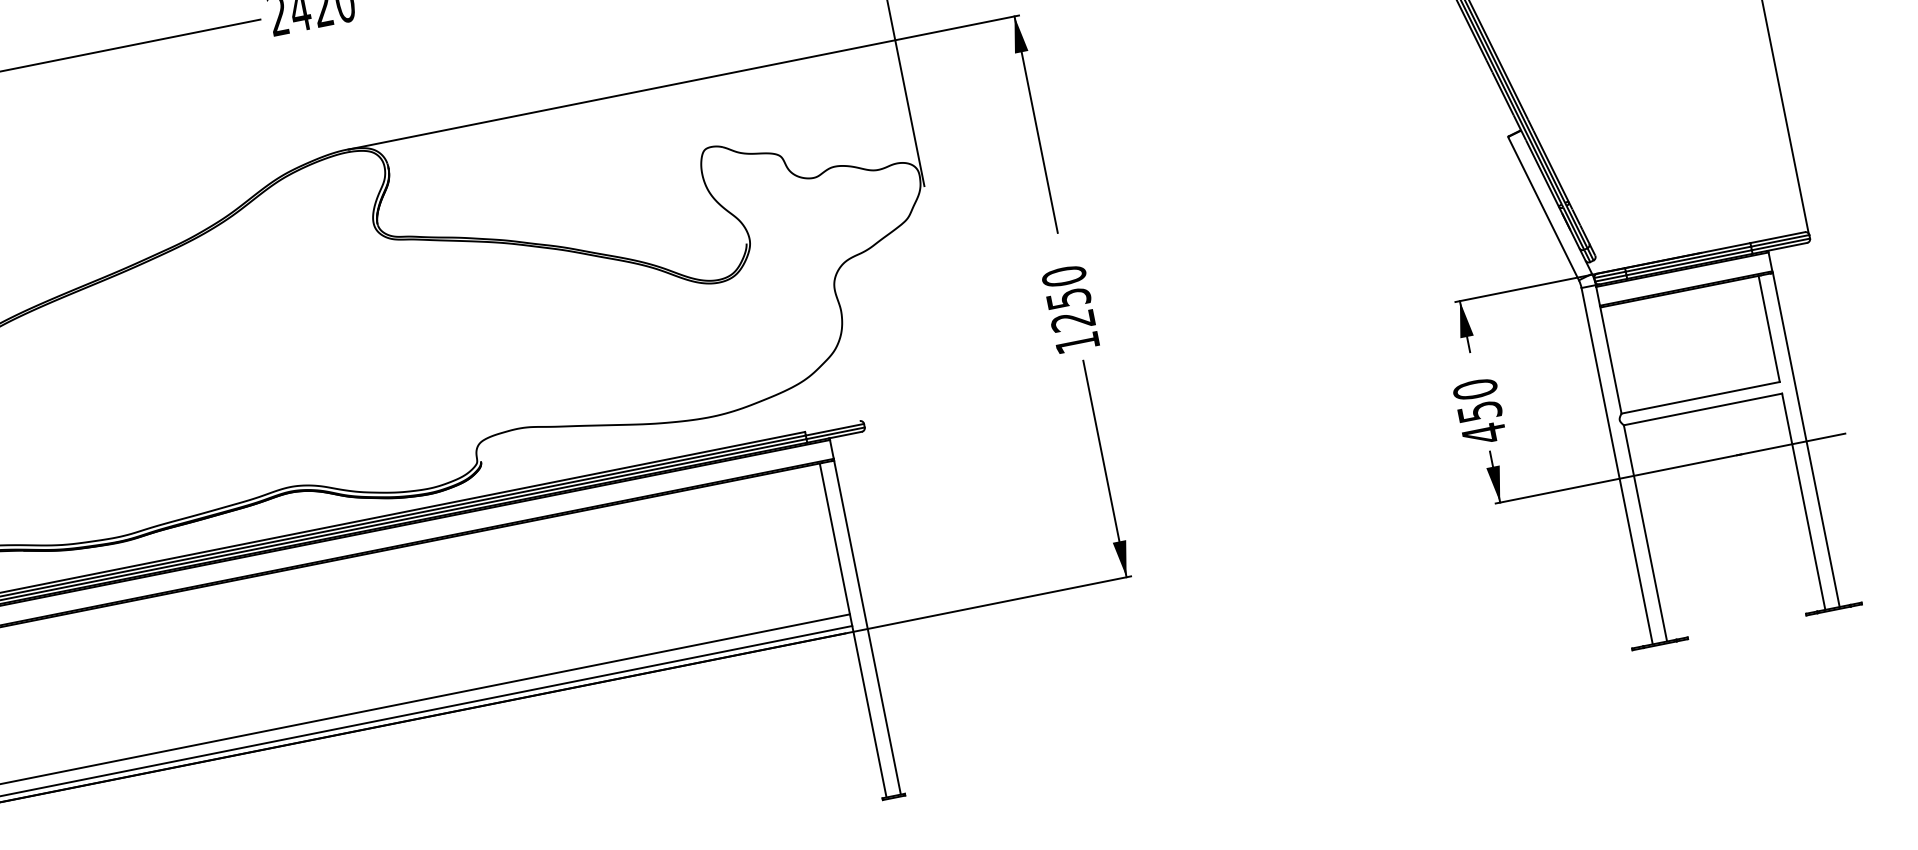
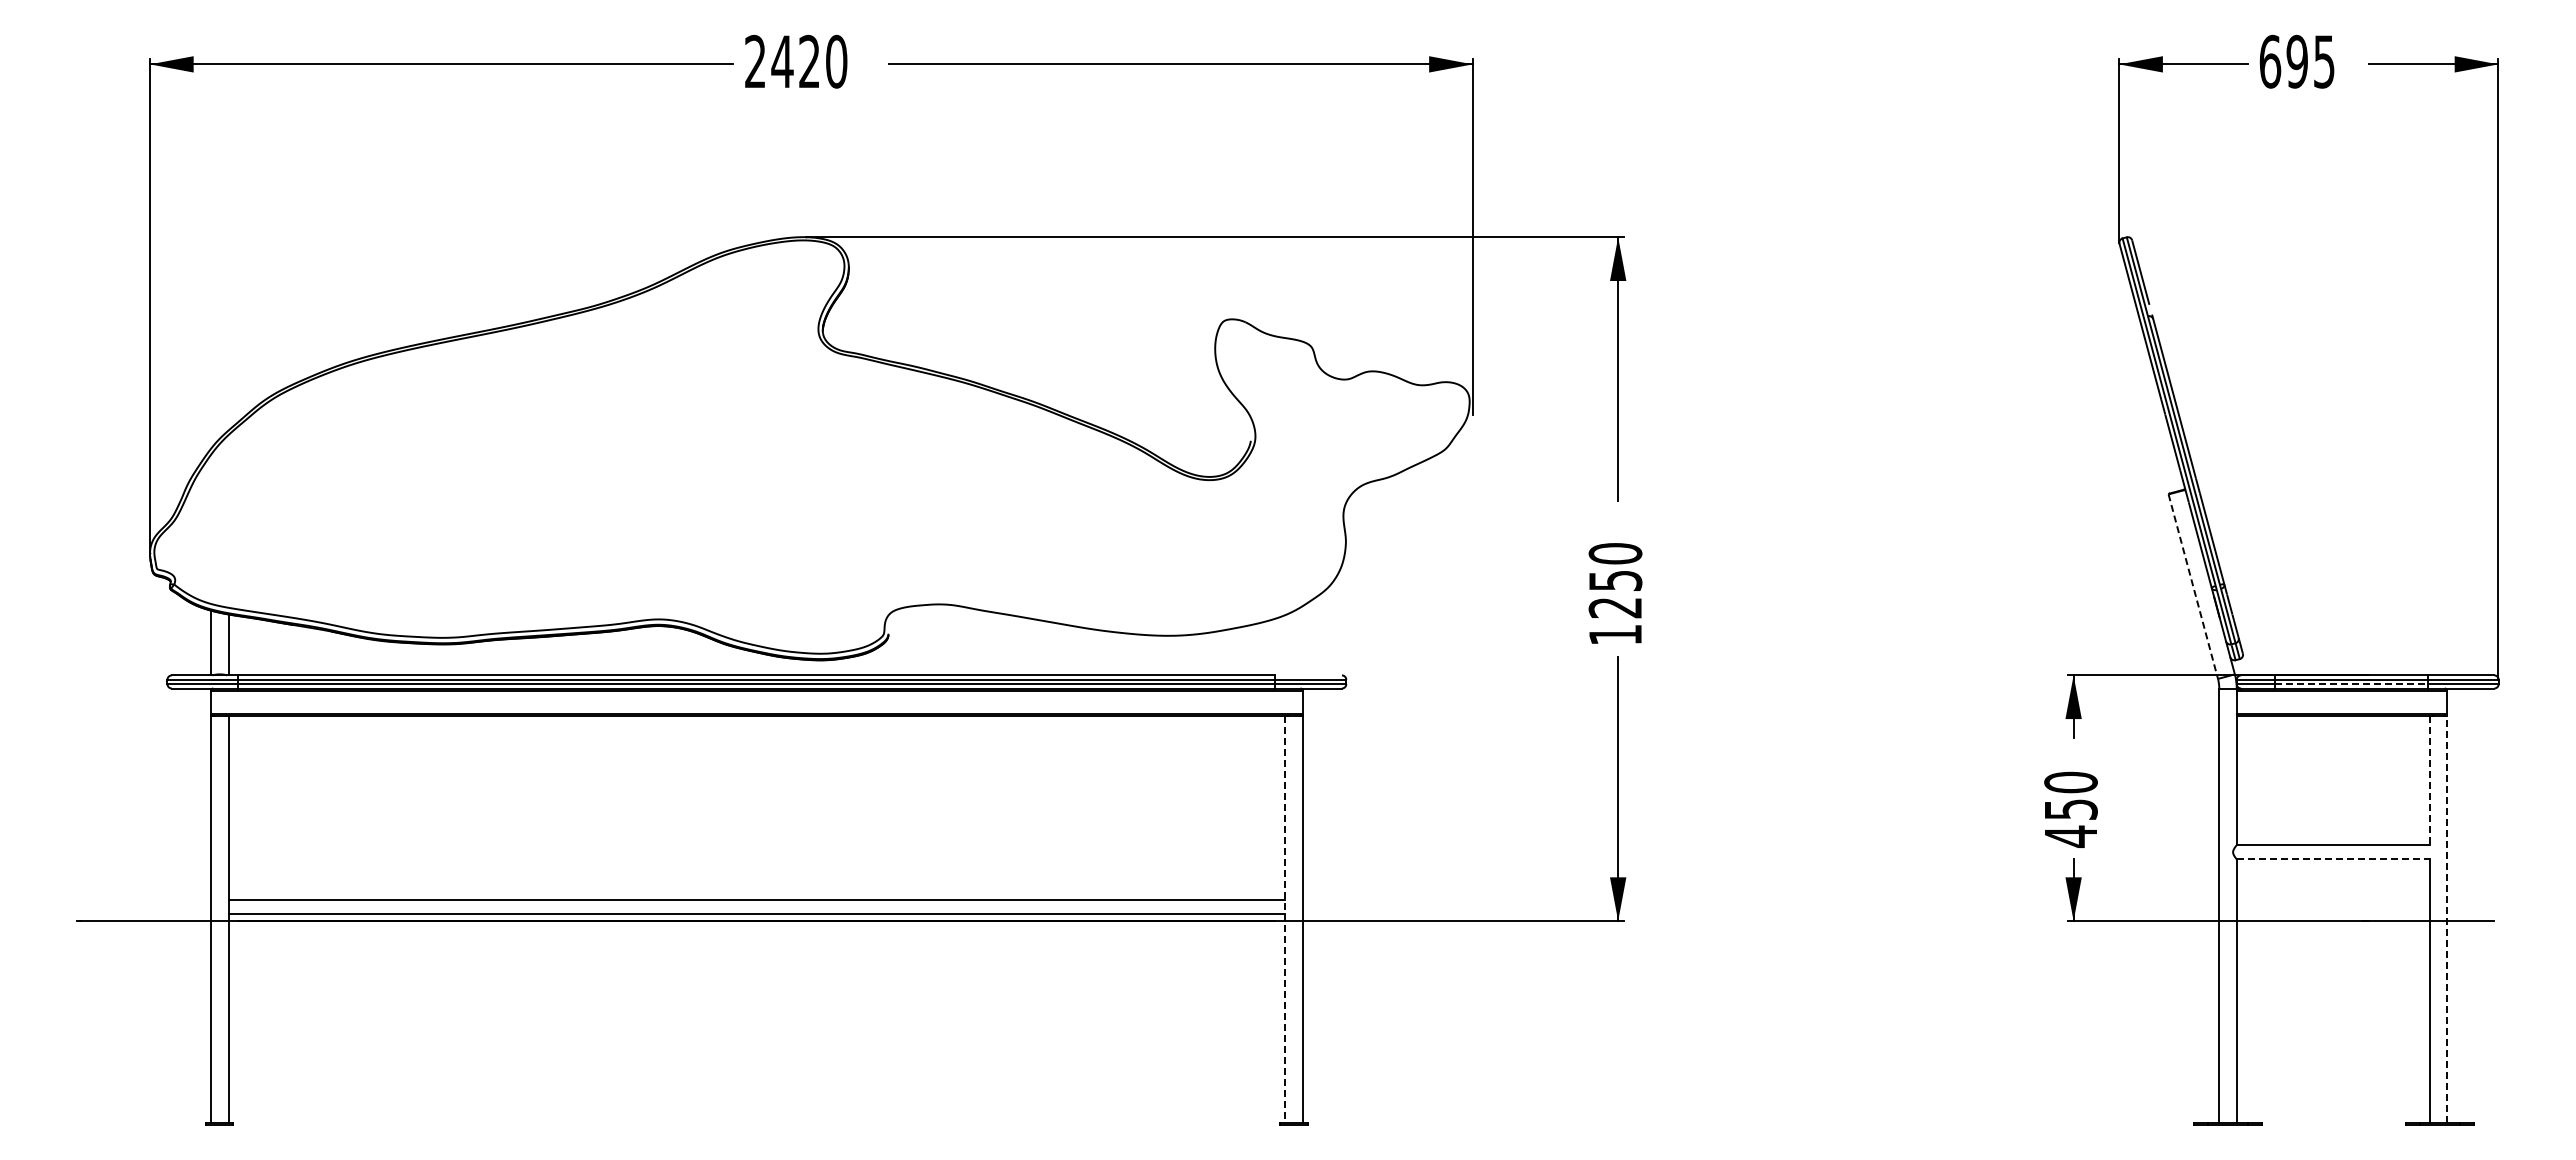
line: (1543, 208) -> (2193, 586), solid -> dashed
line: (1689, 263) -> (2351, 684), solid -> dashed
line: (1769, 329) -> (2429, 780), solid -> dashed
line: (1703, 409) -> (2333, 859), solid -> dashed
line: (1806, 440) -> (2447, 919), solid -> dashed
line: (853, 630) -> (1285, 919), solid -> dashed

